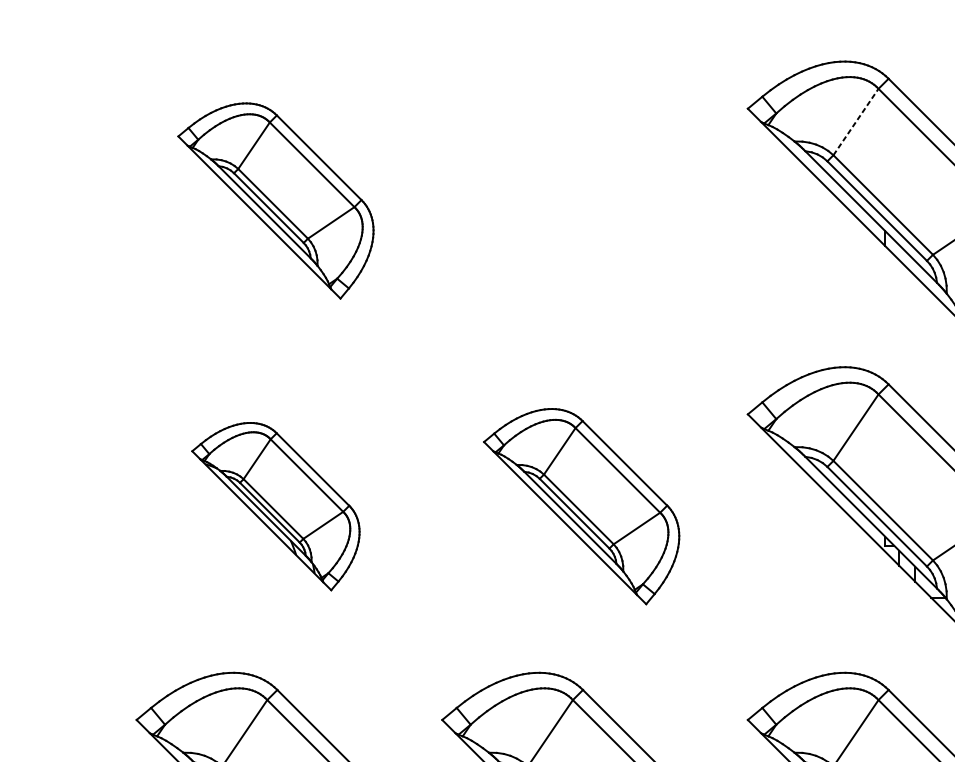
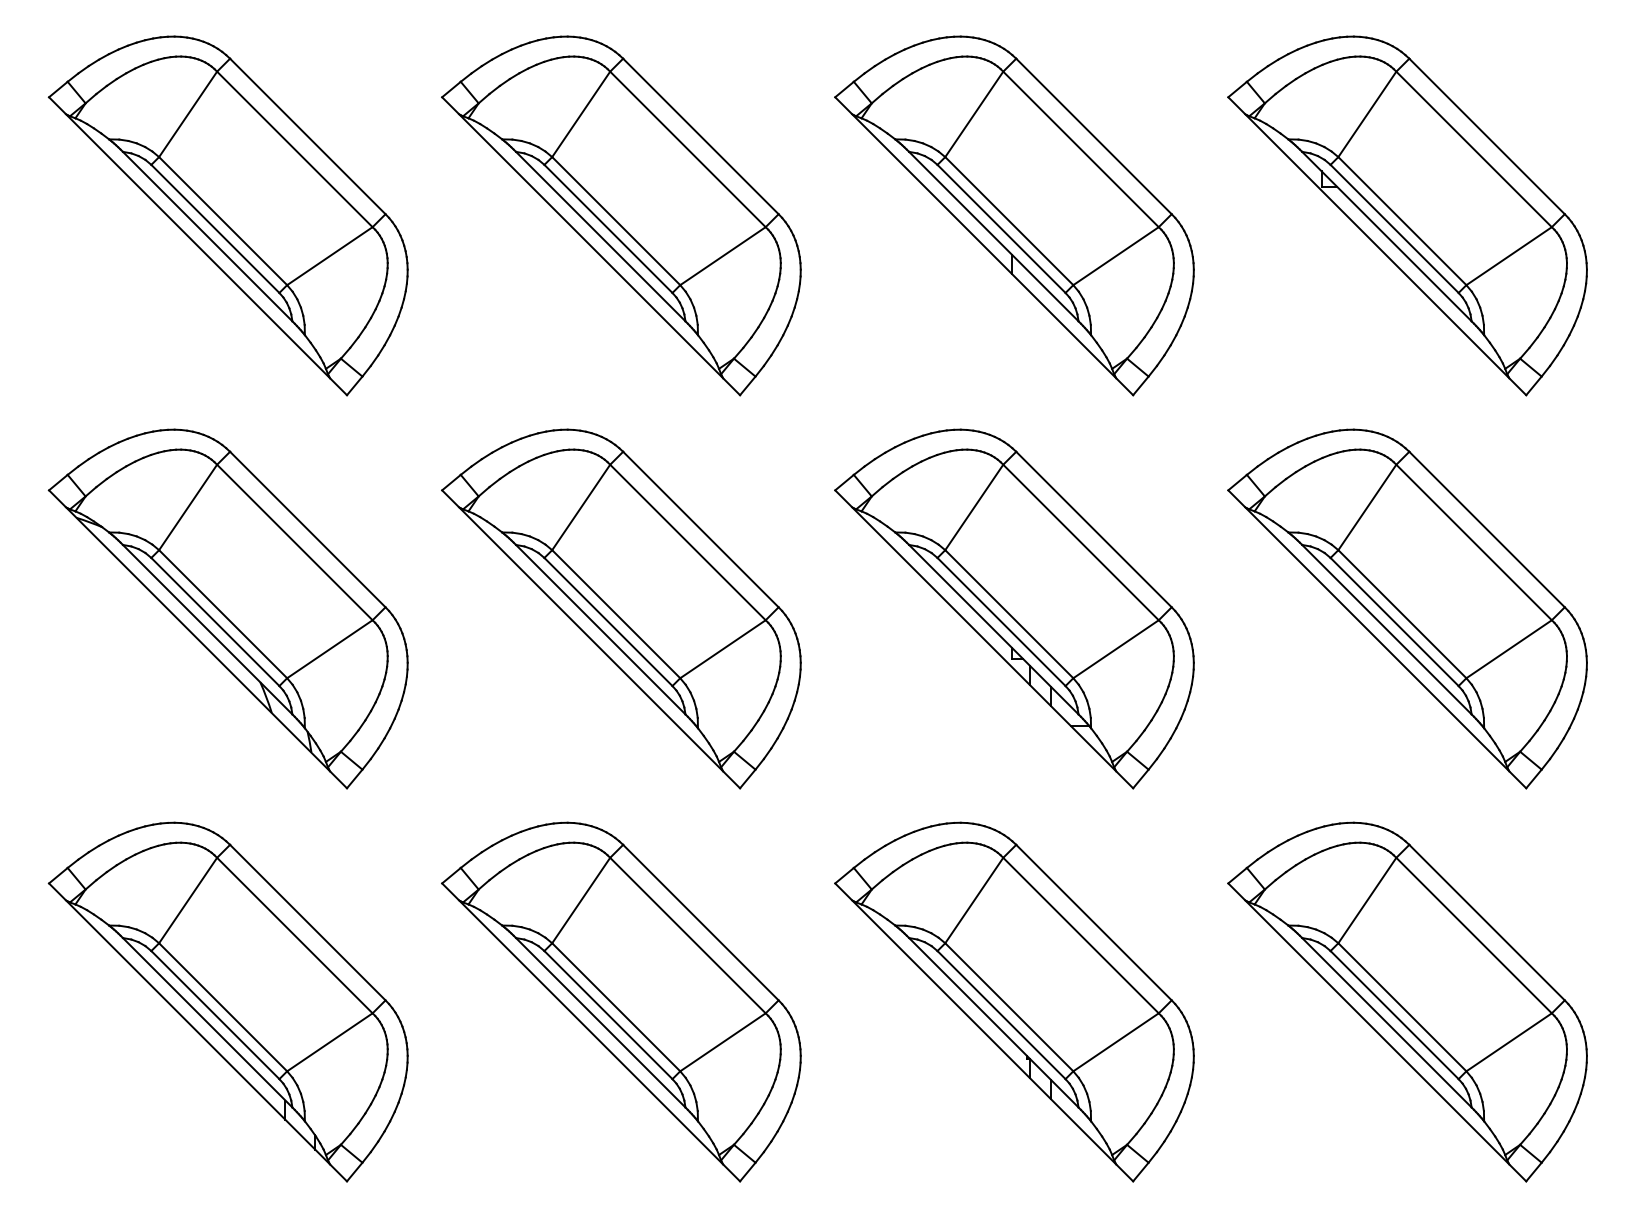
line: (856, 122) -> (974, 114), dashed -> solid
part: (275, 200) -> (227, 215), size x1.43
part: (581, 200) -> (621, 215), added
part: (275, 506) -> (227, 608), size x1.67
part: (581, 506) -> (621, 608), size x1.43

